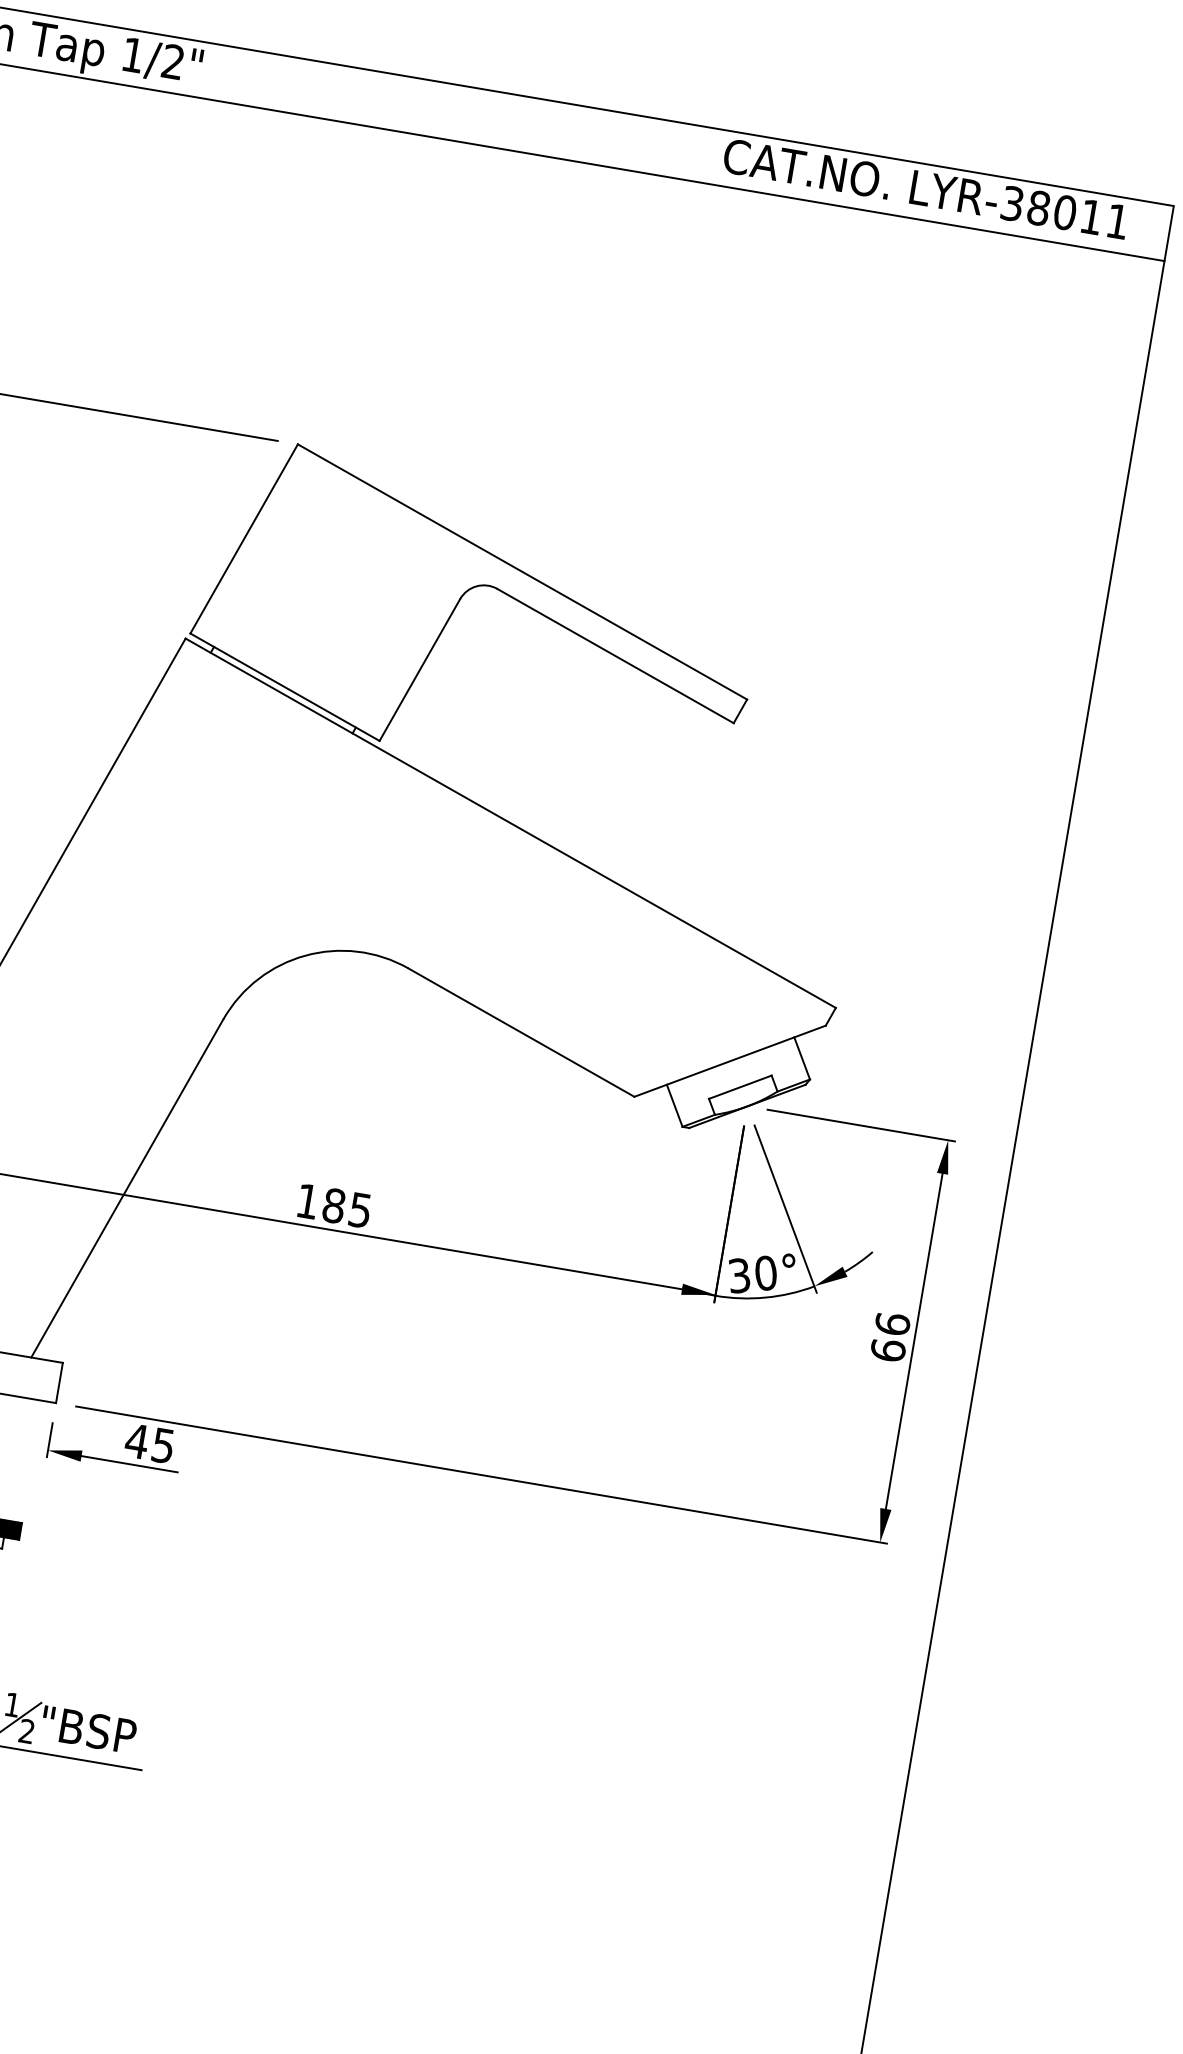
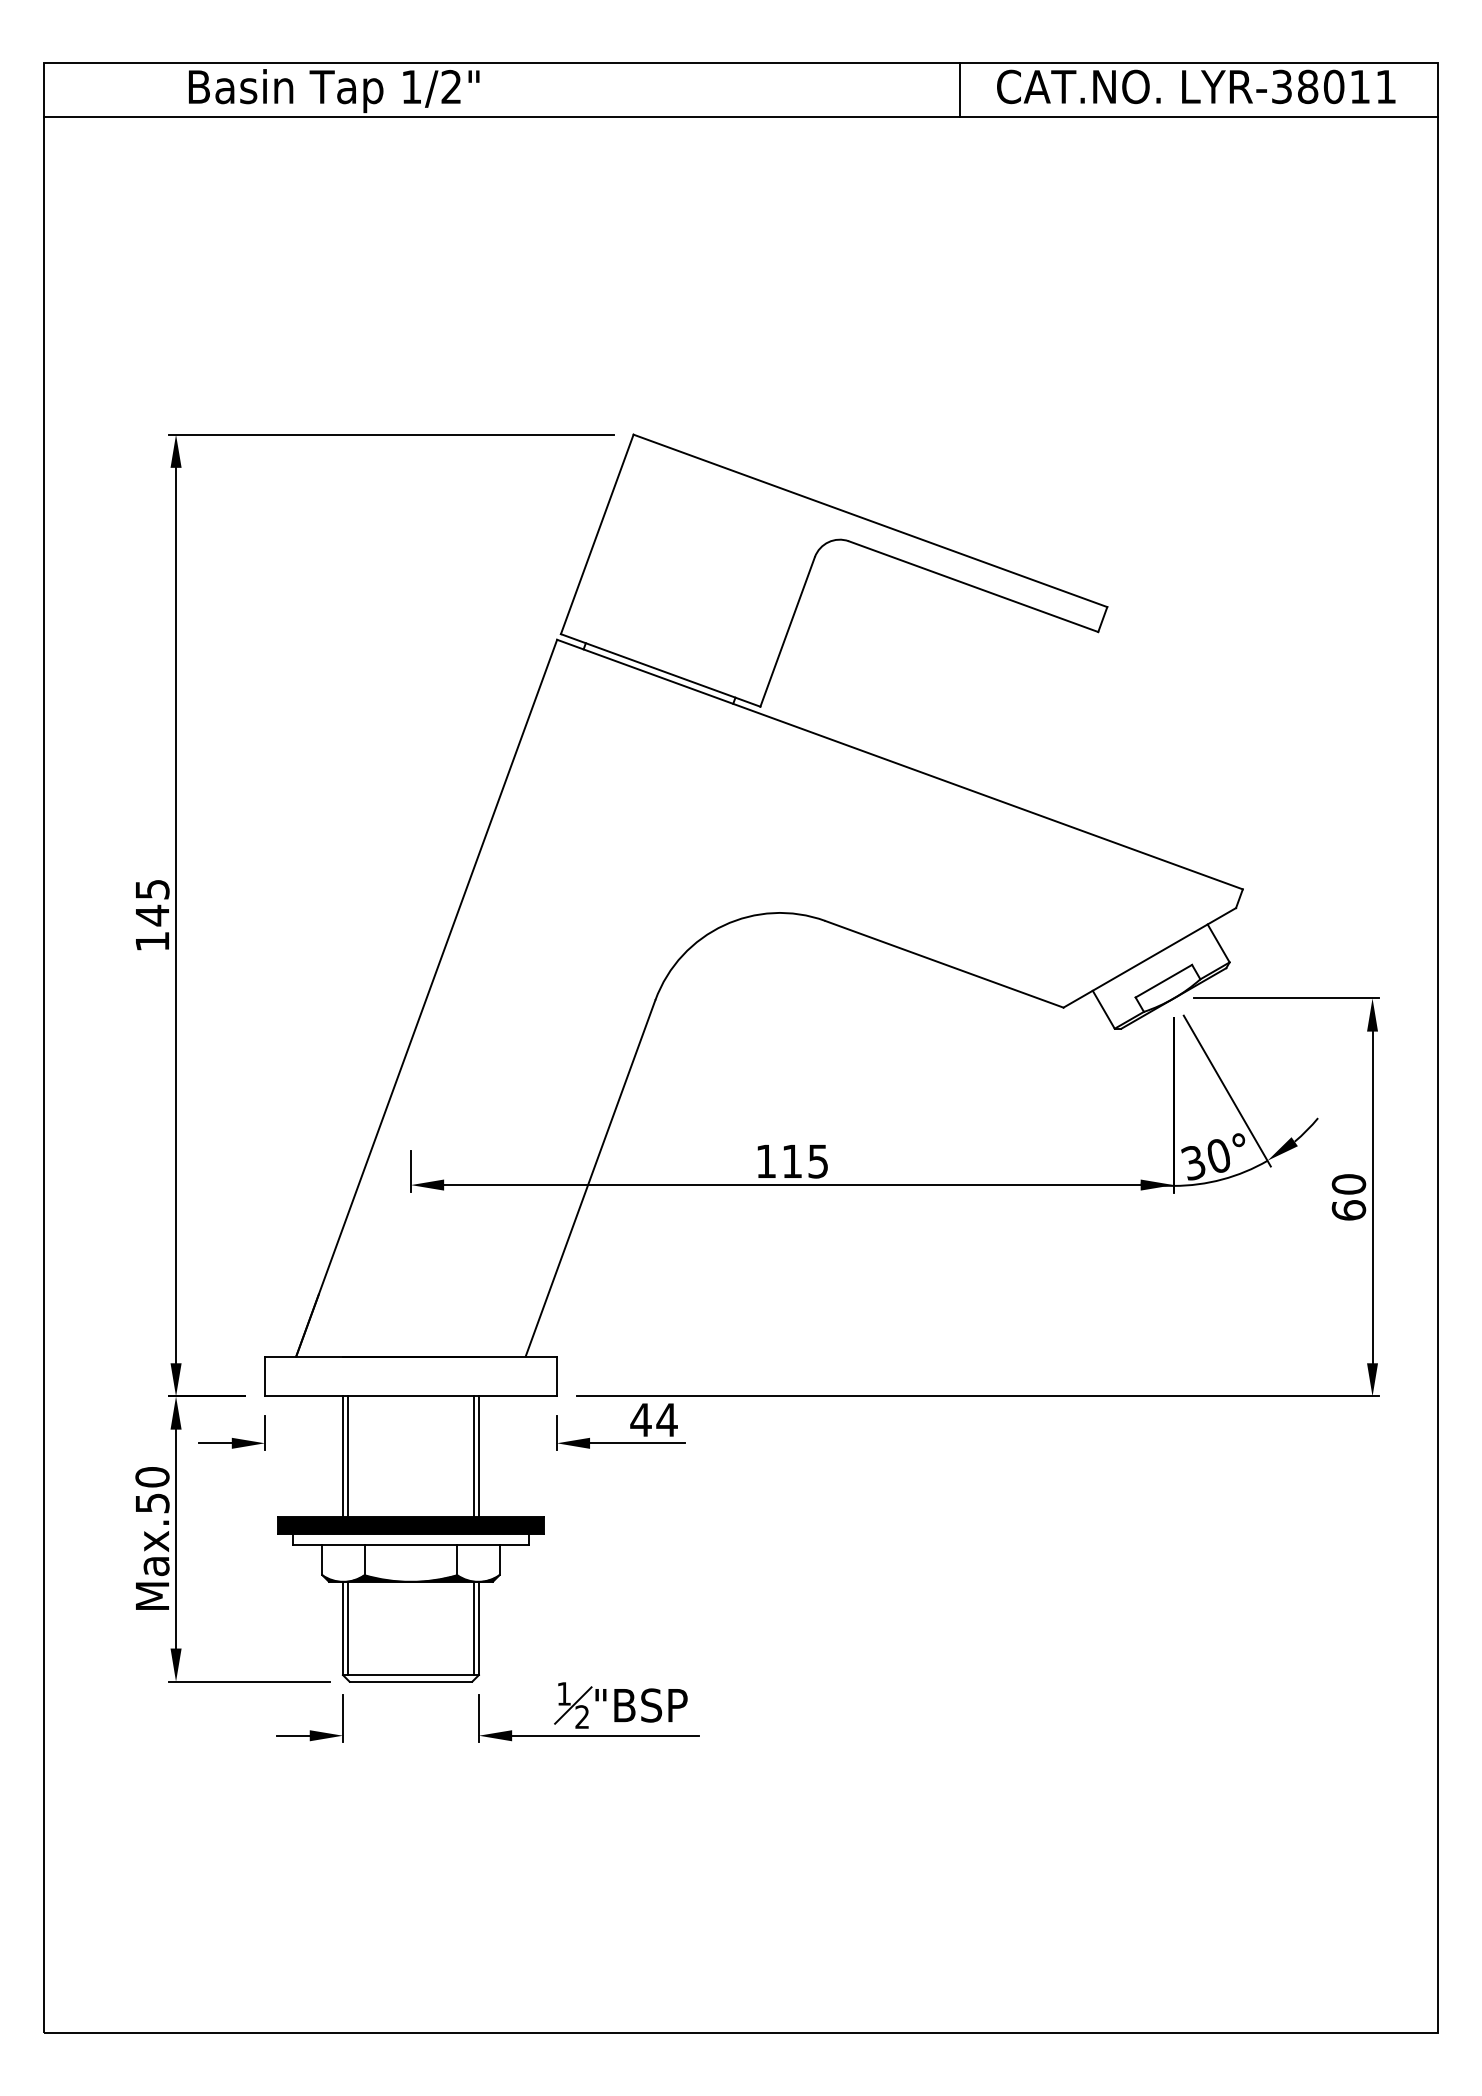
line: (687, 151) -> (960, 89), added
text: (334, 1205) -> (792, 1161), 185 -> 115
text: (892, 1324) -> (1348, 1184), 66 -> 60
text: (162, 1446) -> (666, 1420), 45 -> 44

